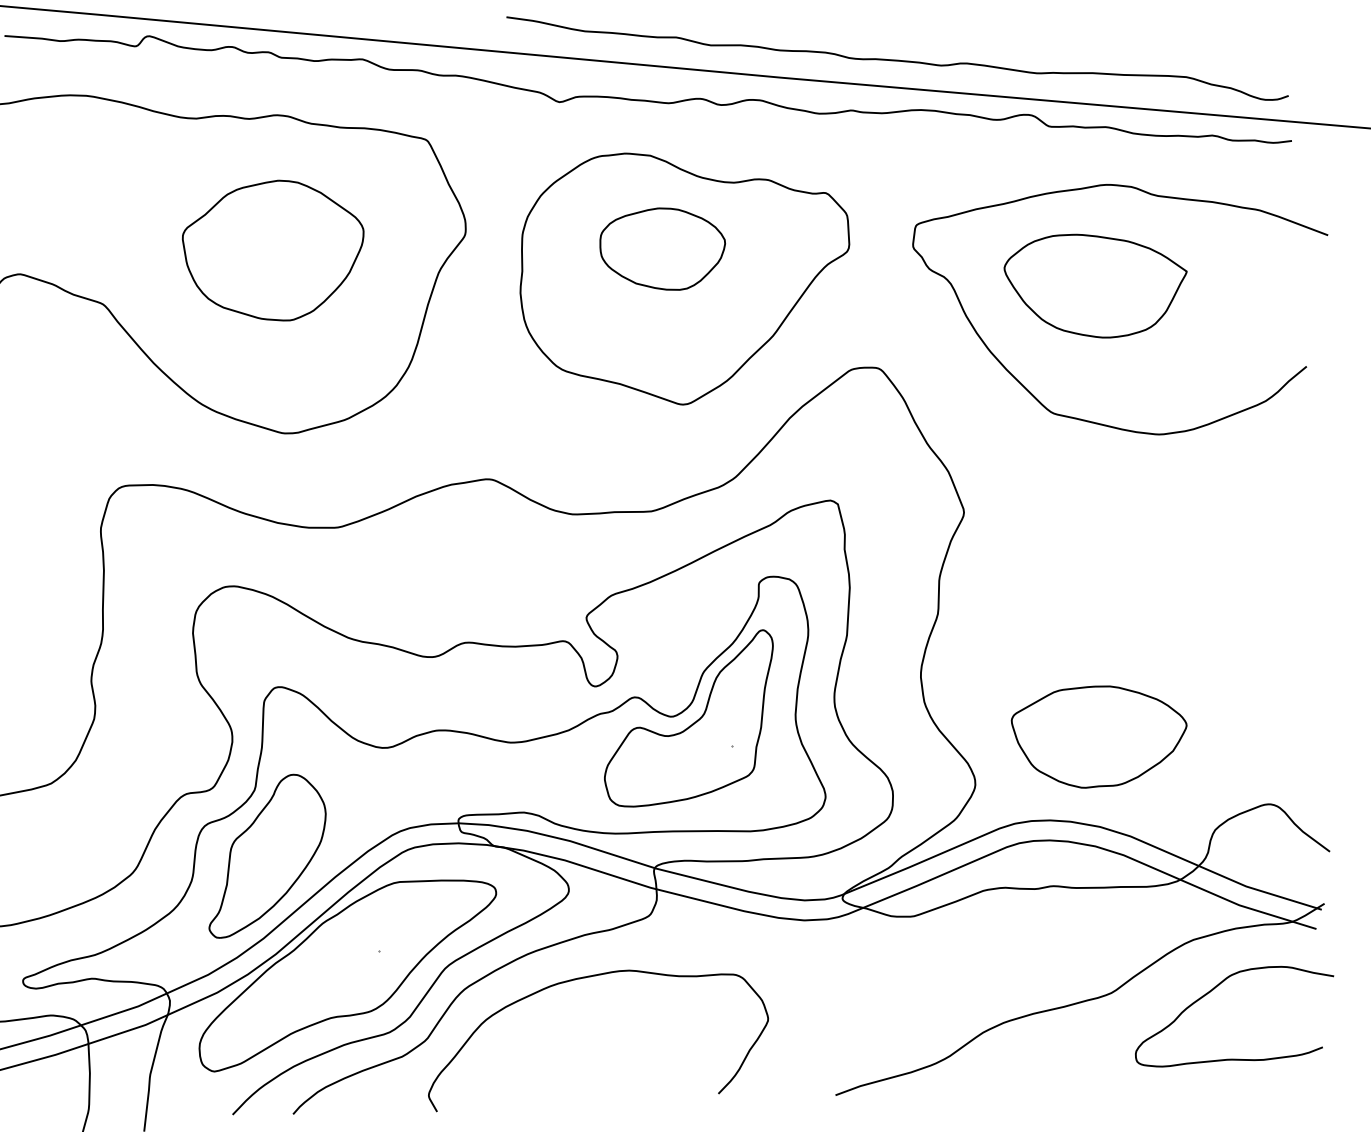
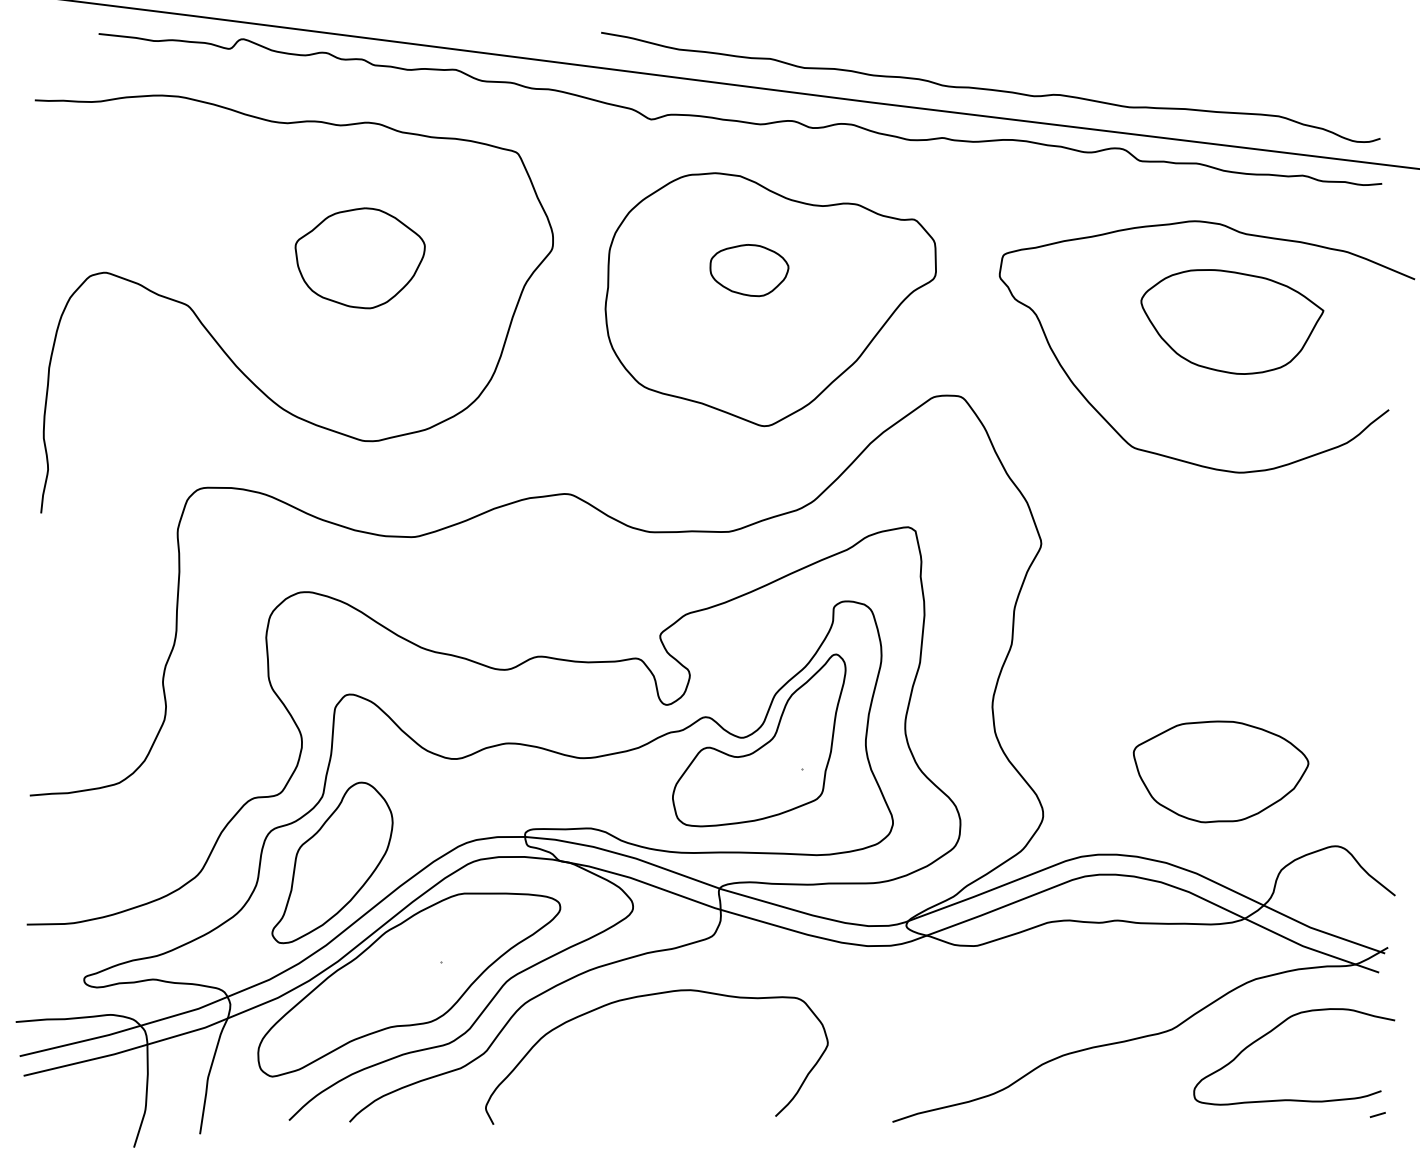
part: (662, 249) -> (749, 270), size x0.62
part: (272, 251) -> (359, 258), size x0.71
part: (1096, 285) -> (1232, 321), moved
part: (1099, 736) -> (1220, 771), moved
line: (1319, 1070) -> (1377, 1114), added

